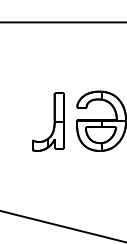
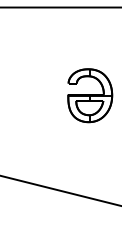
part: (48, 122) -> (42, 96), removed

